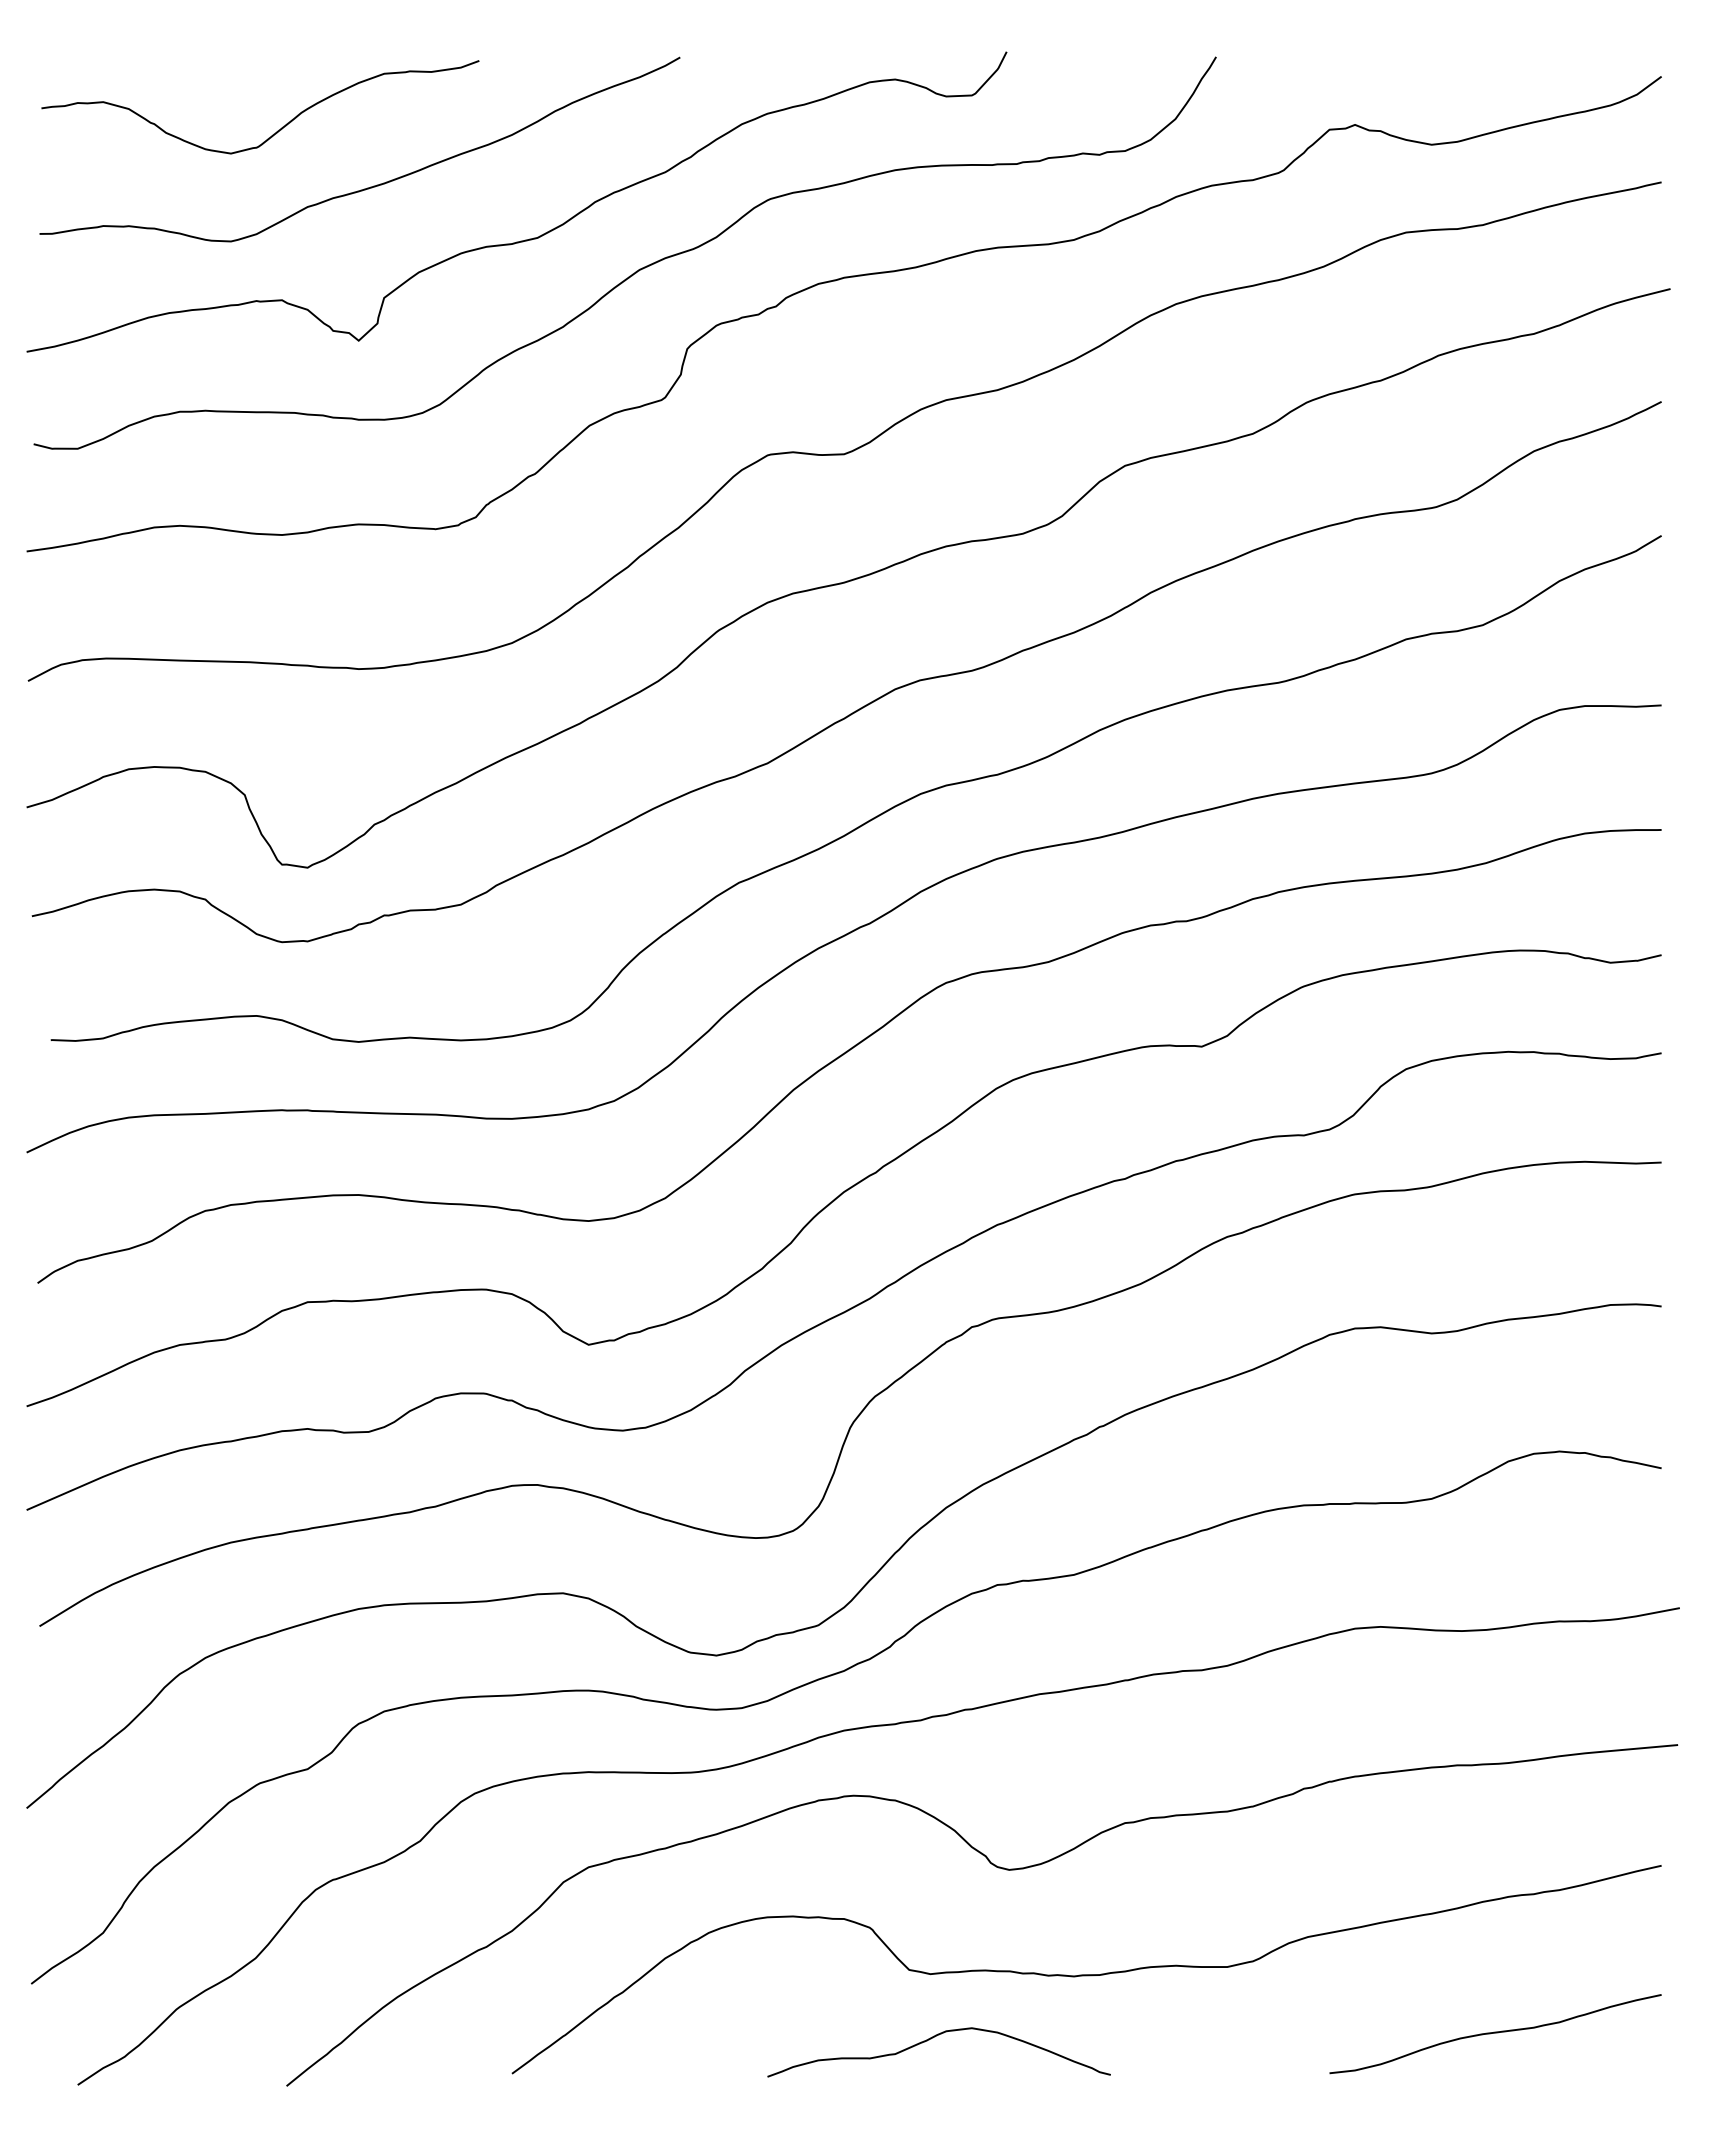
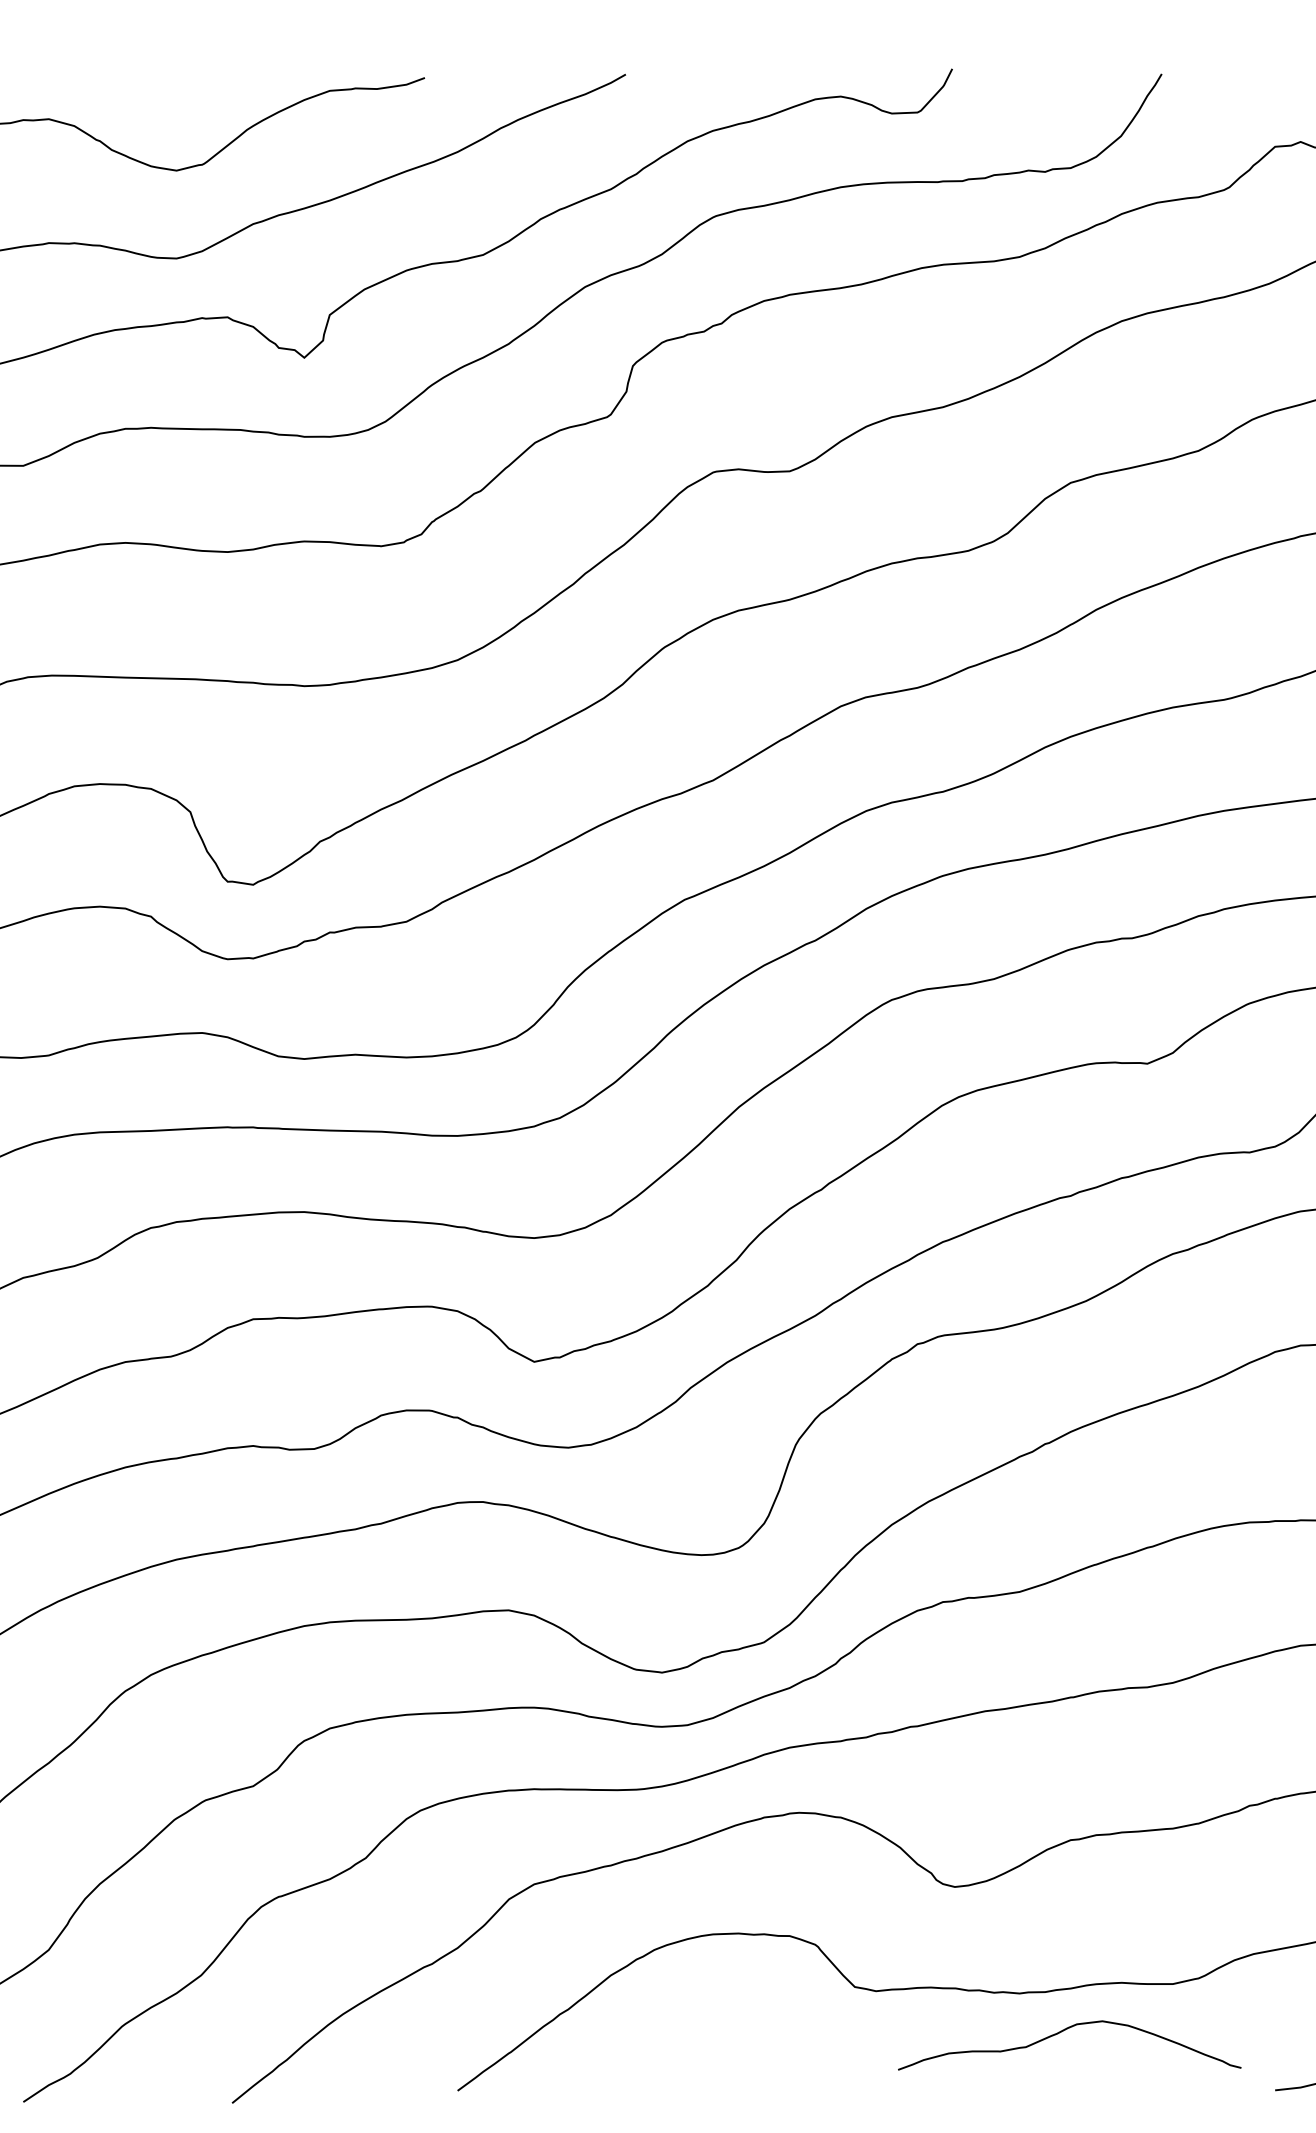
curve: (931, 2039) -> (1062, 2032), moved

